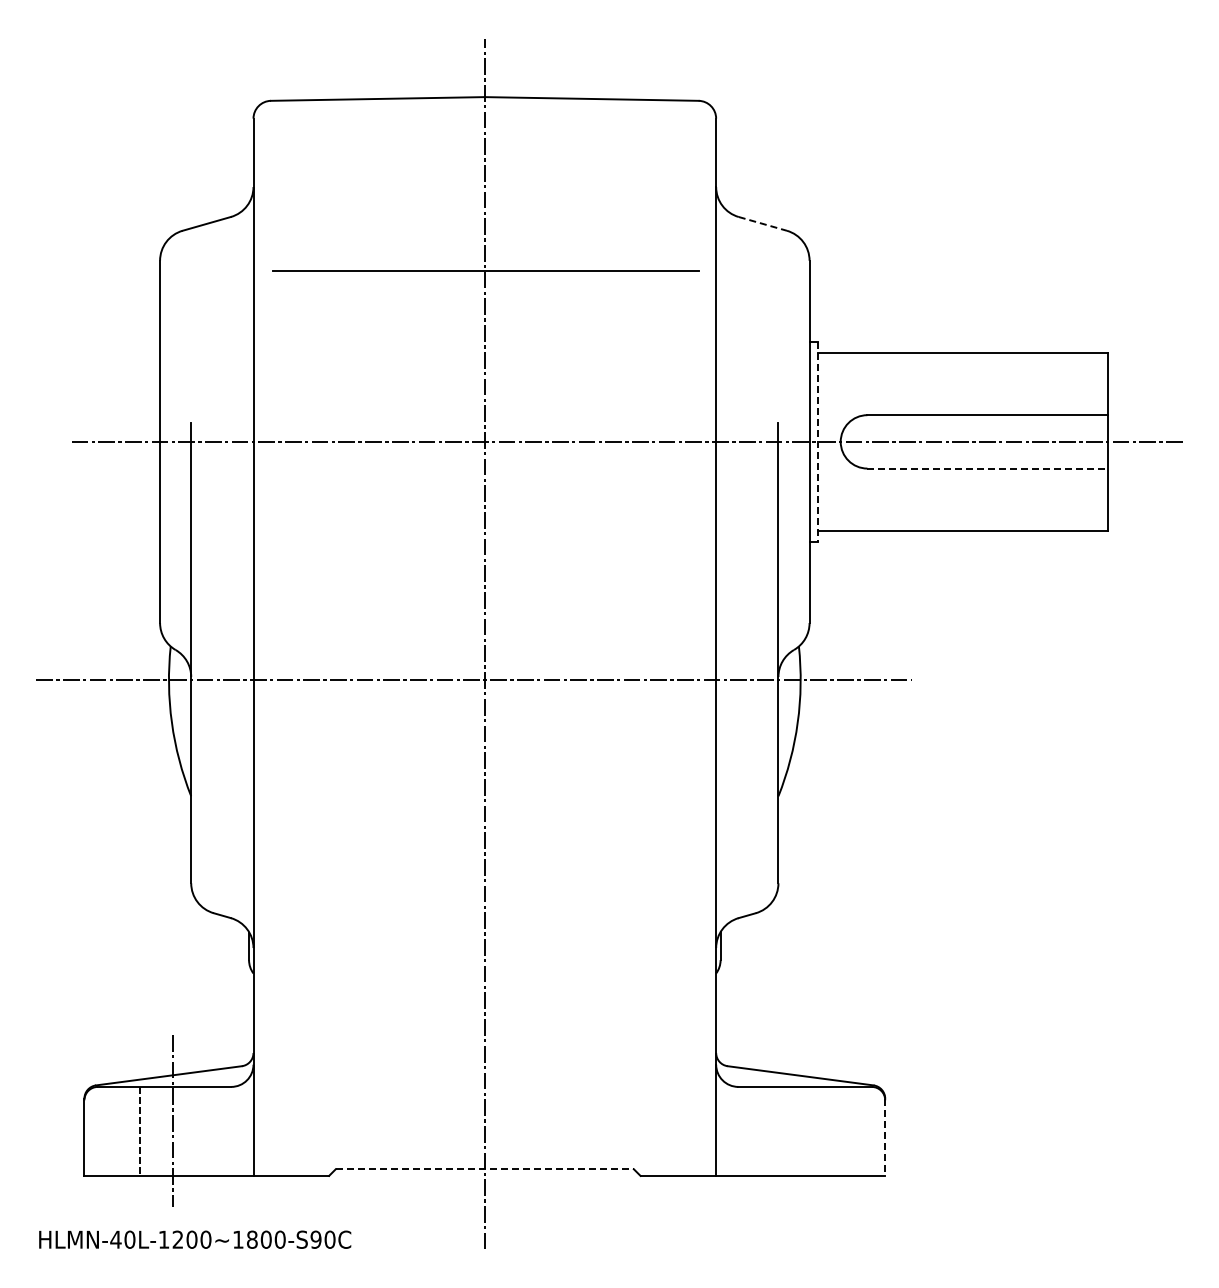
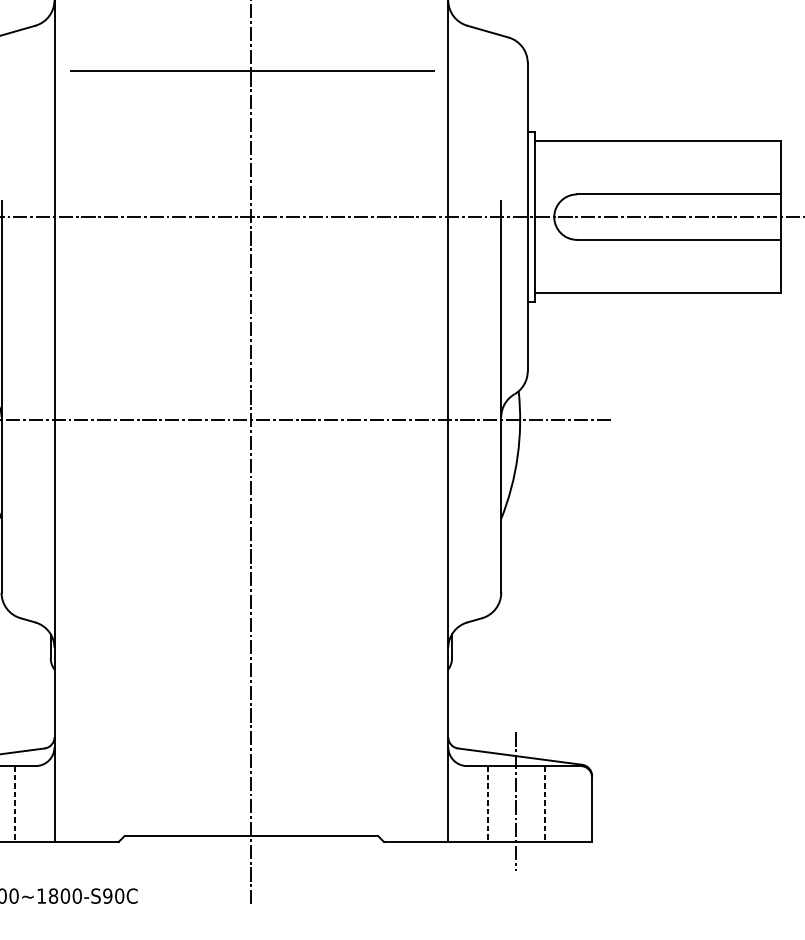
line: (763, 224) -> (488, 32), dashed -> solid
line: (818, 442) -> (535, 217), dashed -> solid
line: (988, 468) -> (680, 239), dashed -> solid
line: (796, 1128) -> (516, 801), added
line: (206, 1130) -> (14, 803), added
line: (762, 1130) -> (487, 803), added
line: (829, 1130) -> (544, 803), added
line: (885, 1137) -> (592, 809), dashed -> solid
line: (485, 1169) -> (251, 836), dashed -> solid

